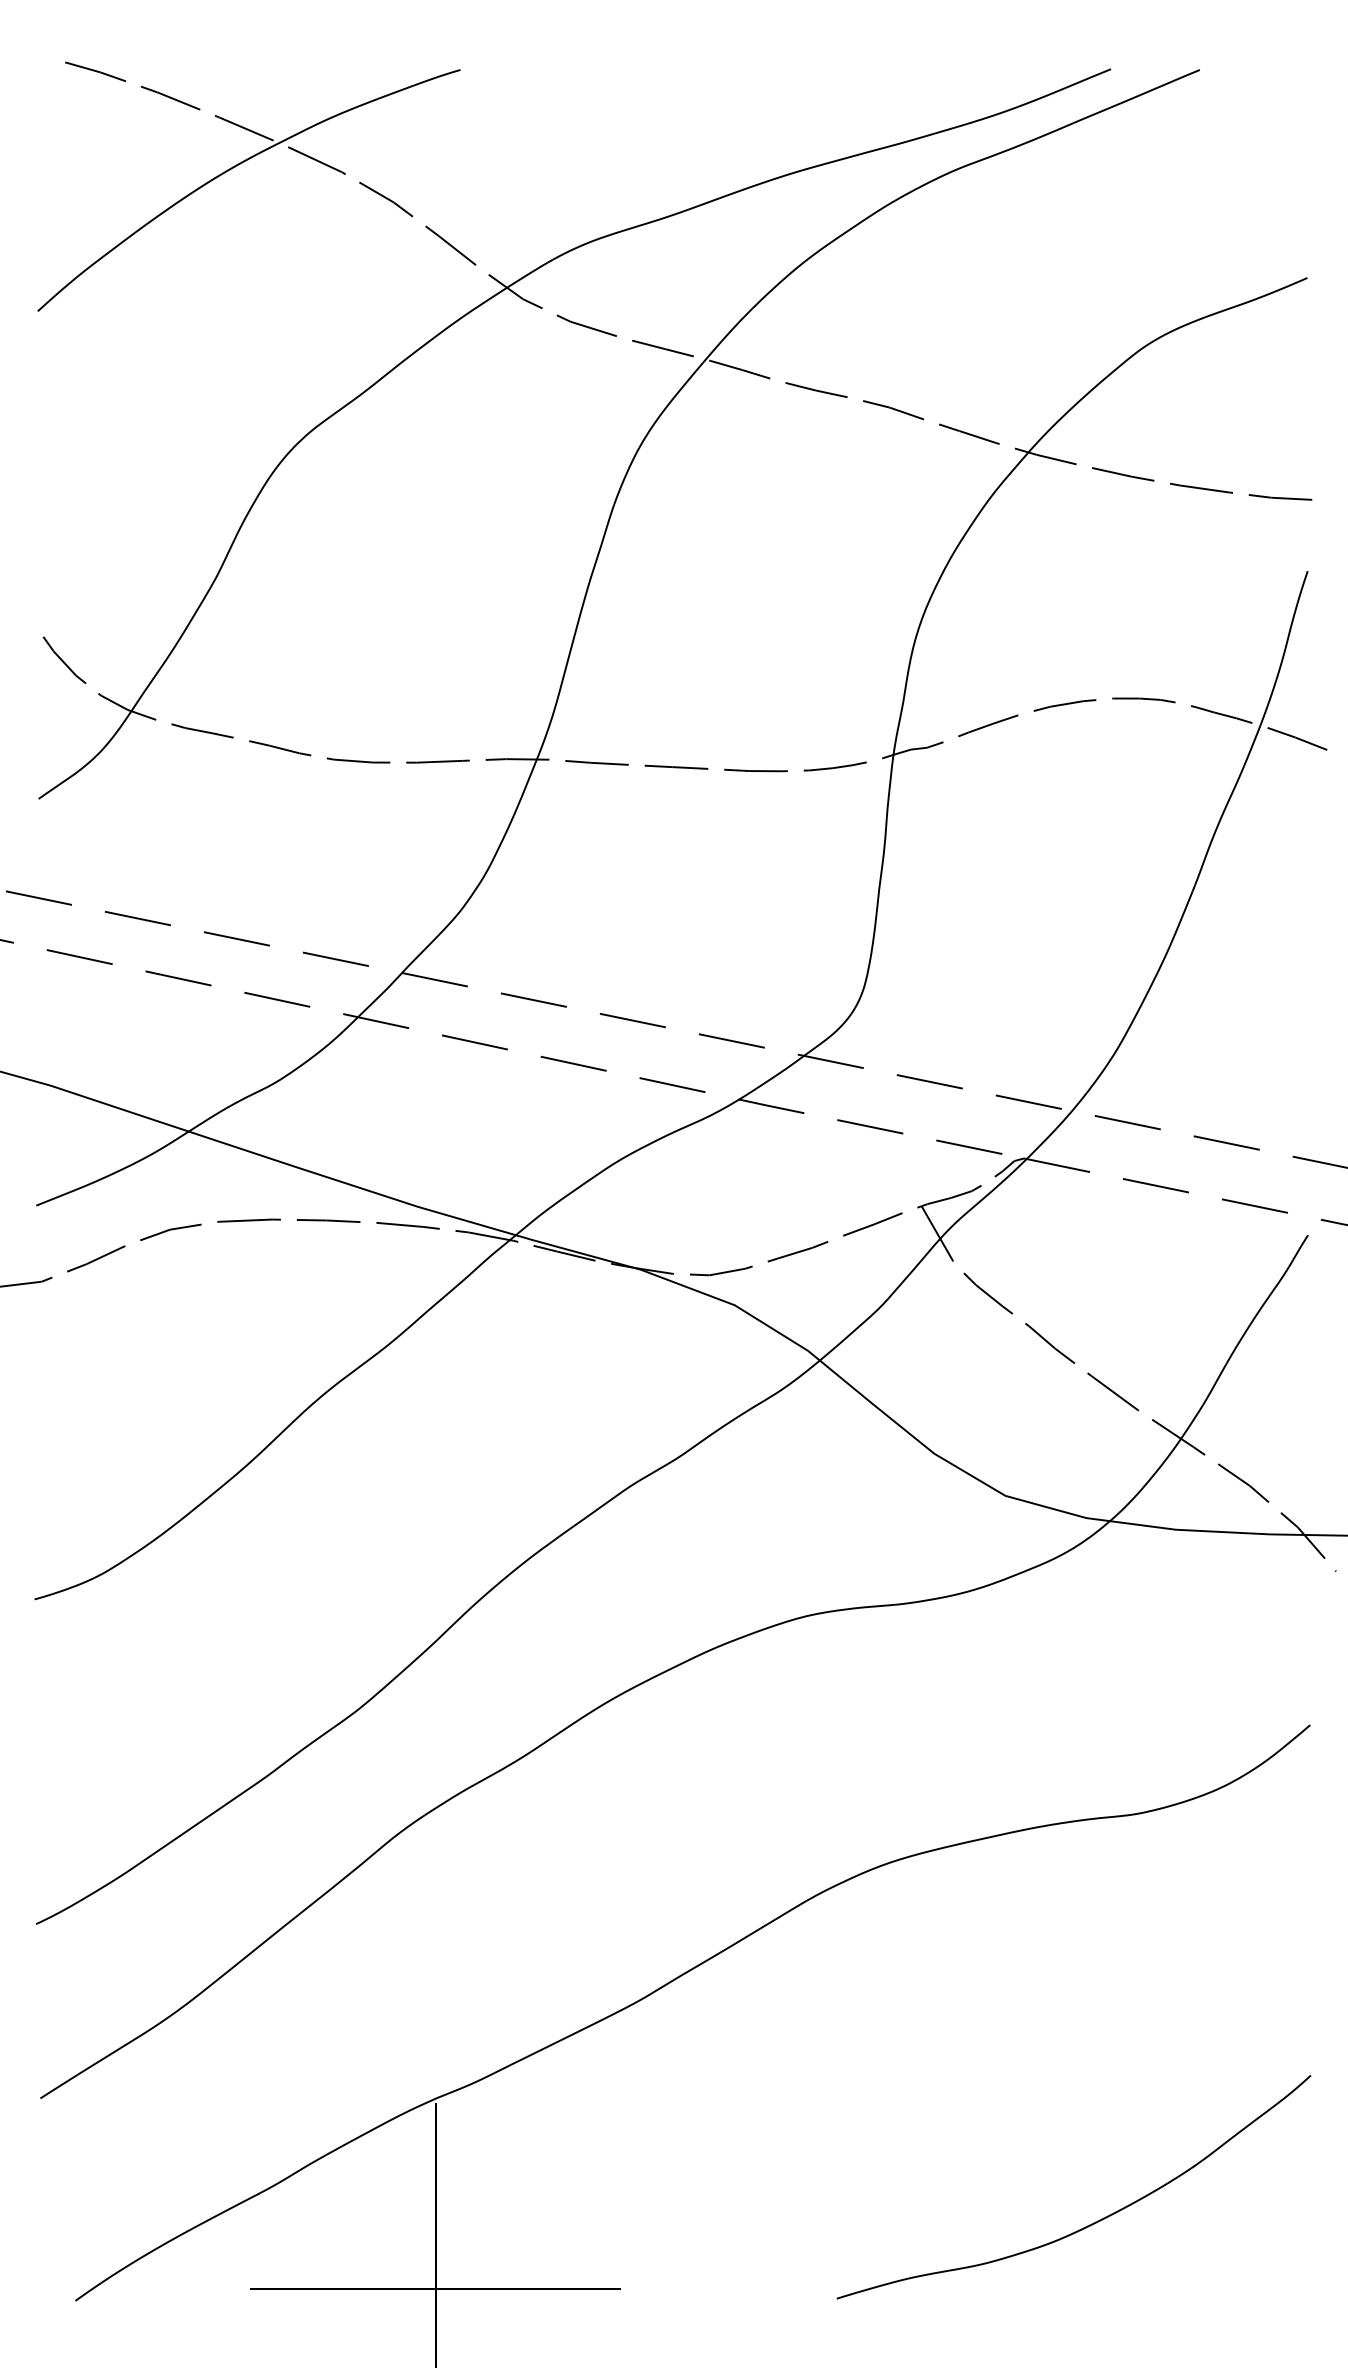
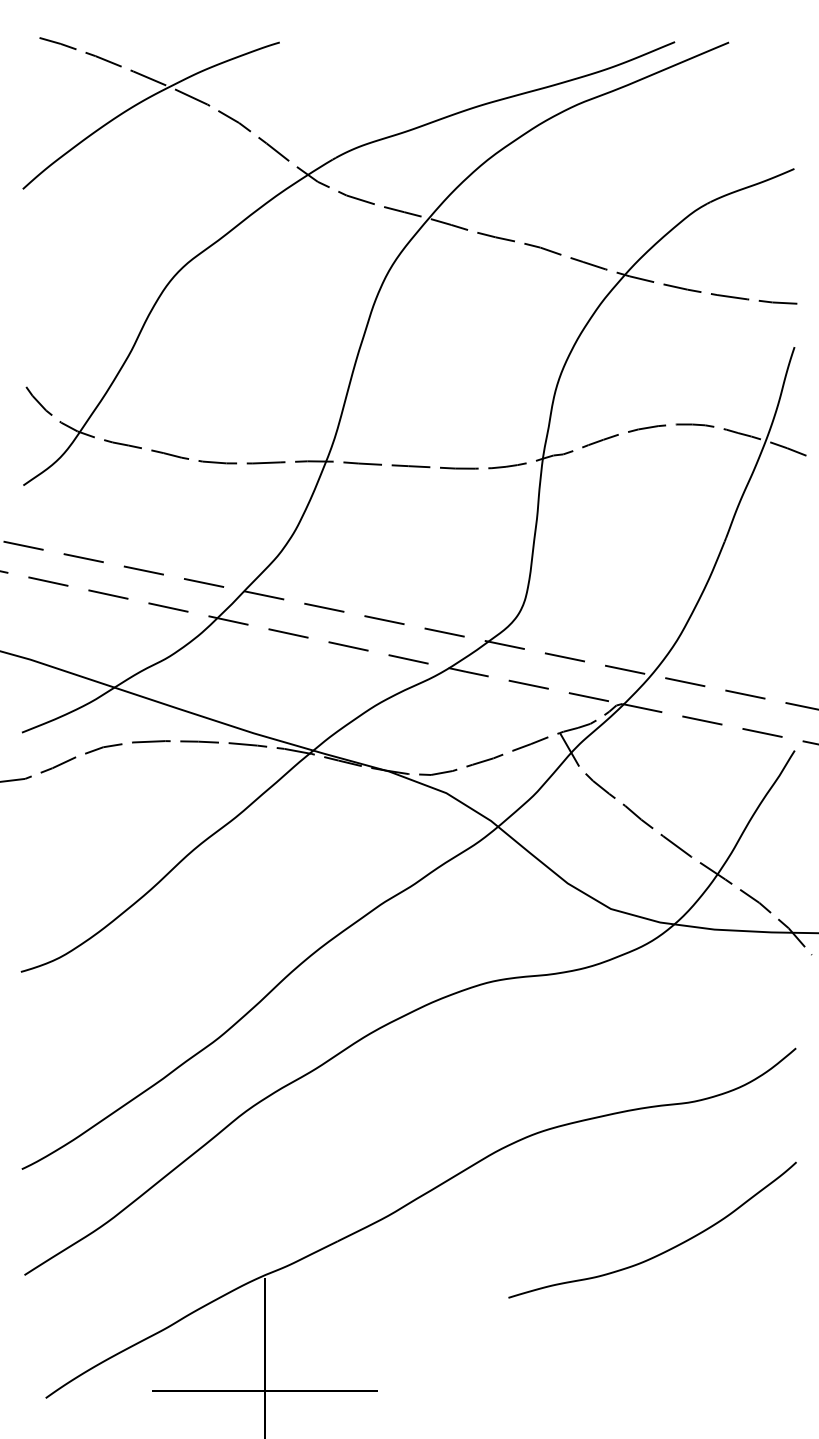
curve: (1091, 2222) -> (663, 1251), moved

